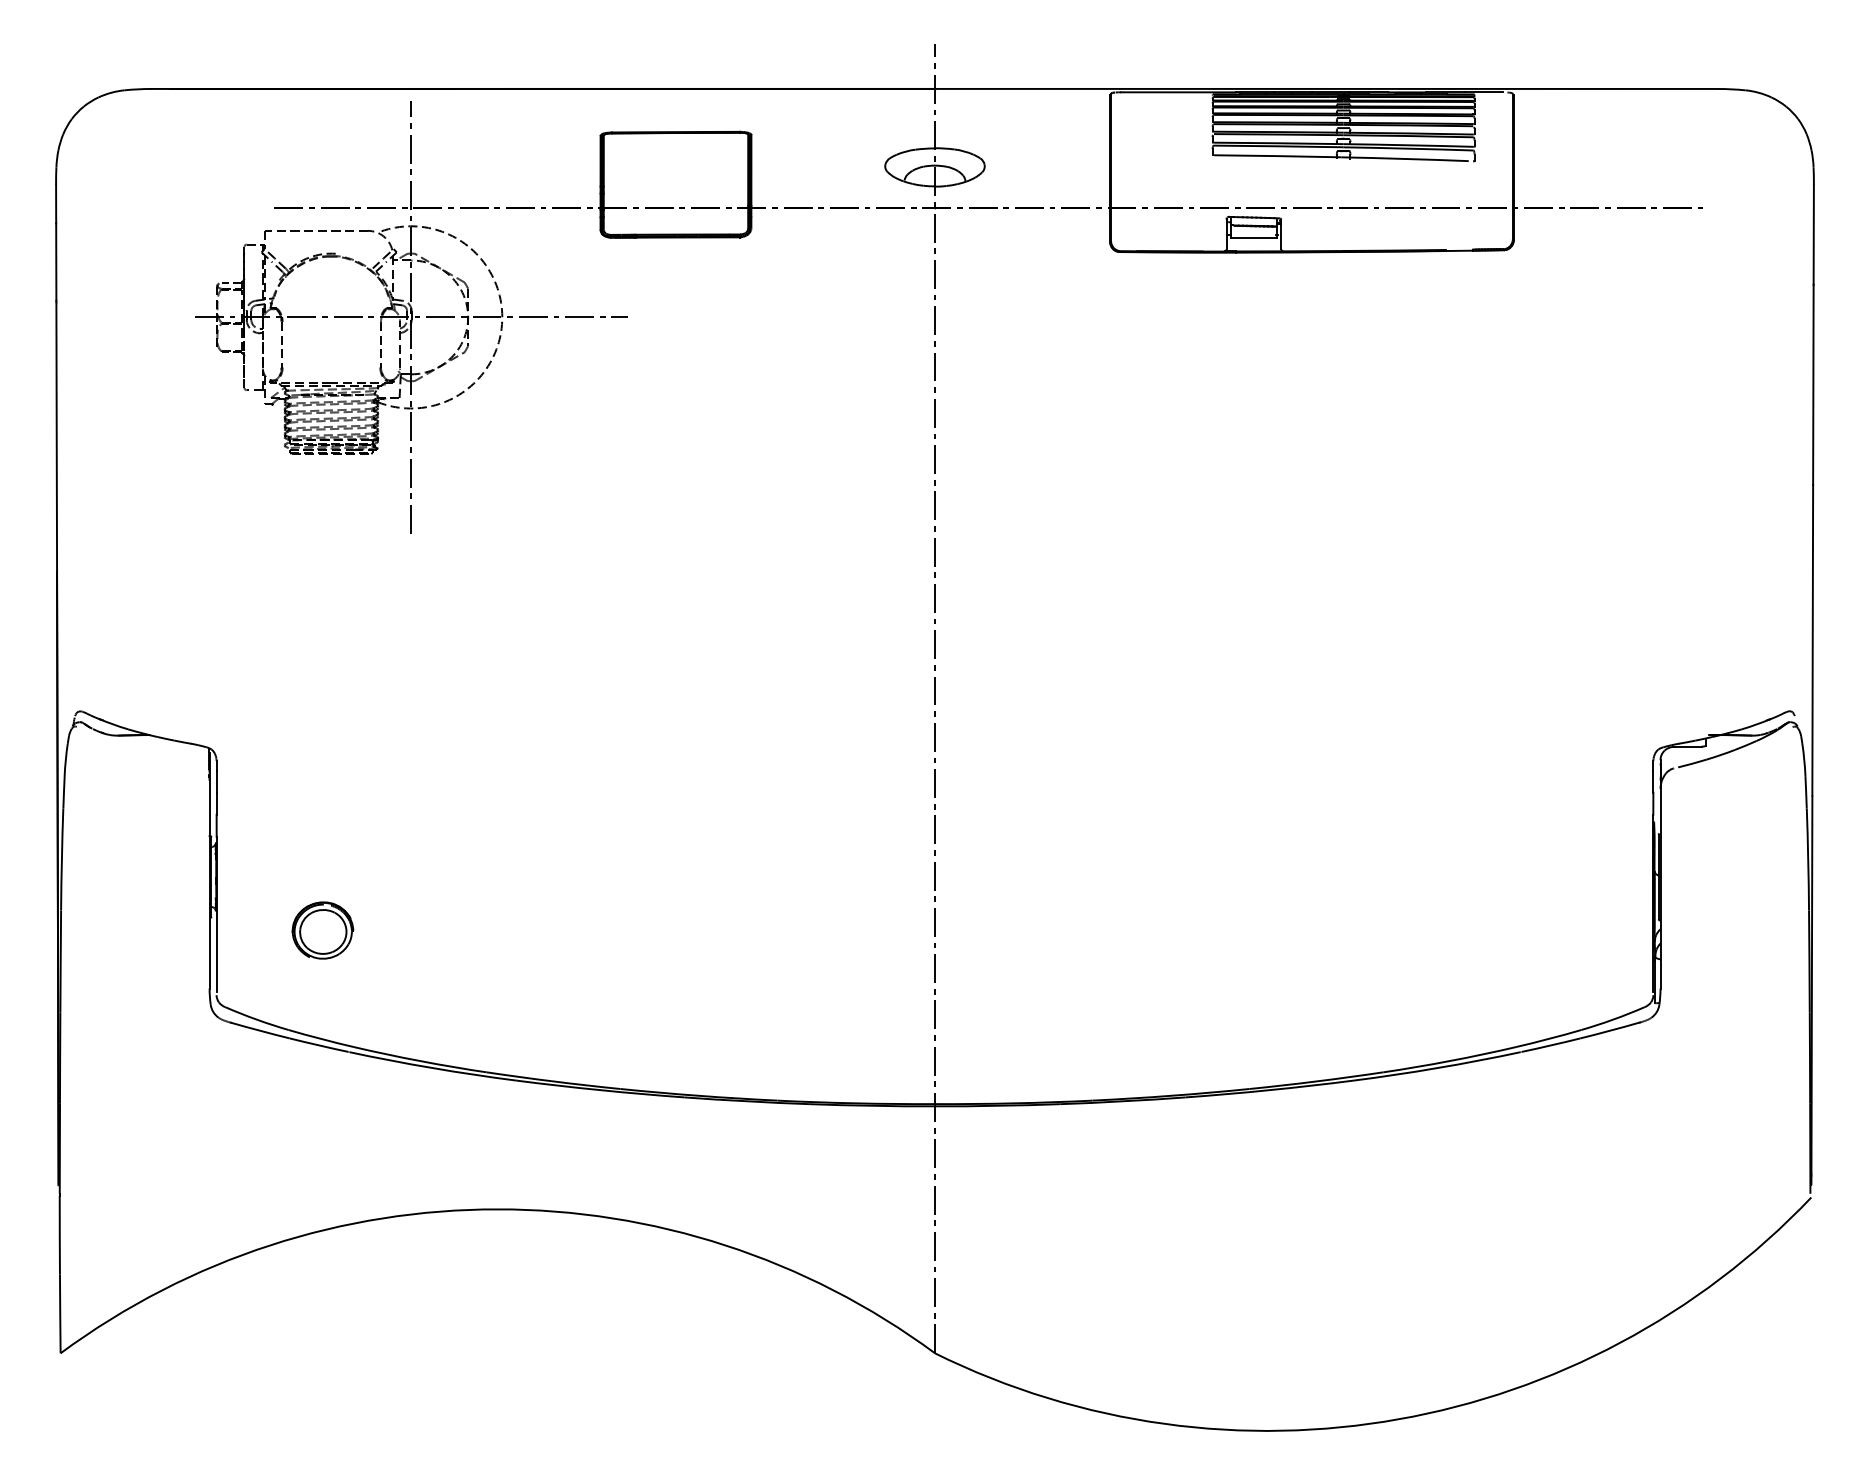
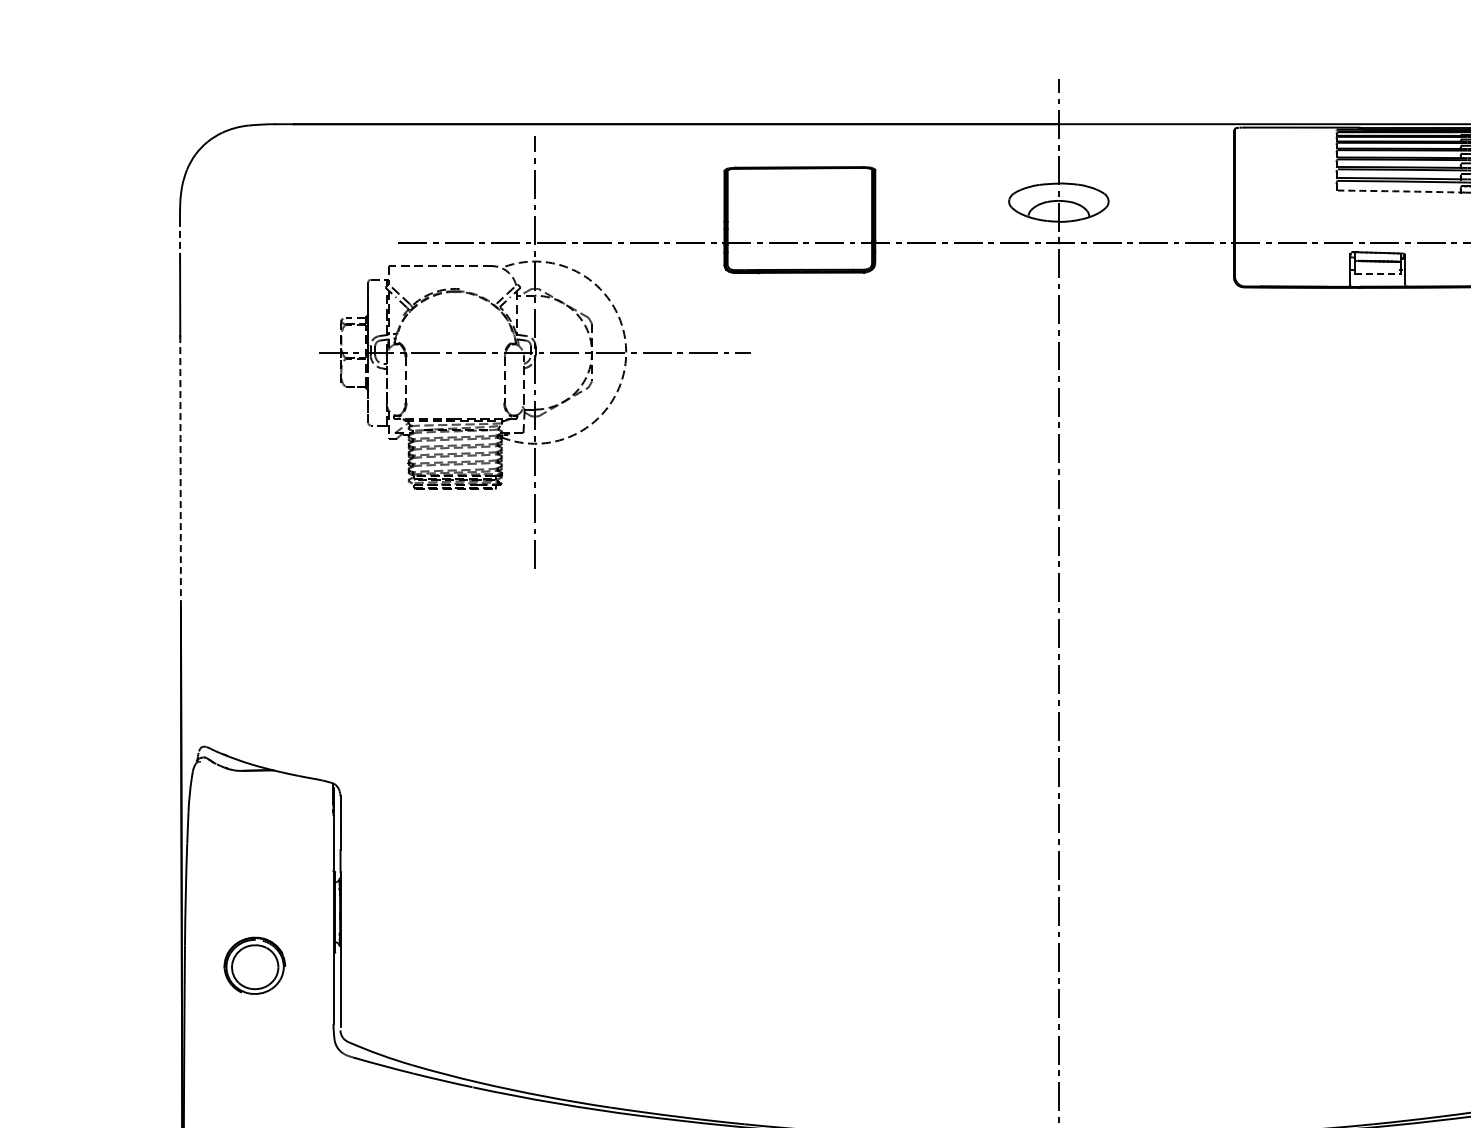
arc: (1277, 156) -> (1401, 191), solid -> dashed
line: (56, 204) -> (180, 239), solid -> dashed
line: (1253, 238) -> (1377, 273), solid -> dashed
arc: (56, 437) -> (180, 472), solid -> dashed
part: (322, 930) -> (254, 965), moved

